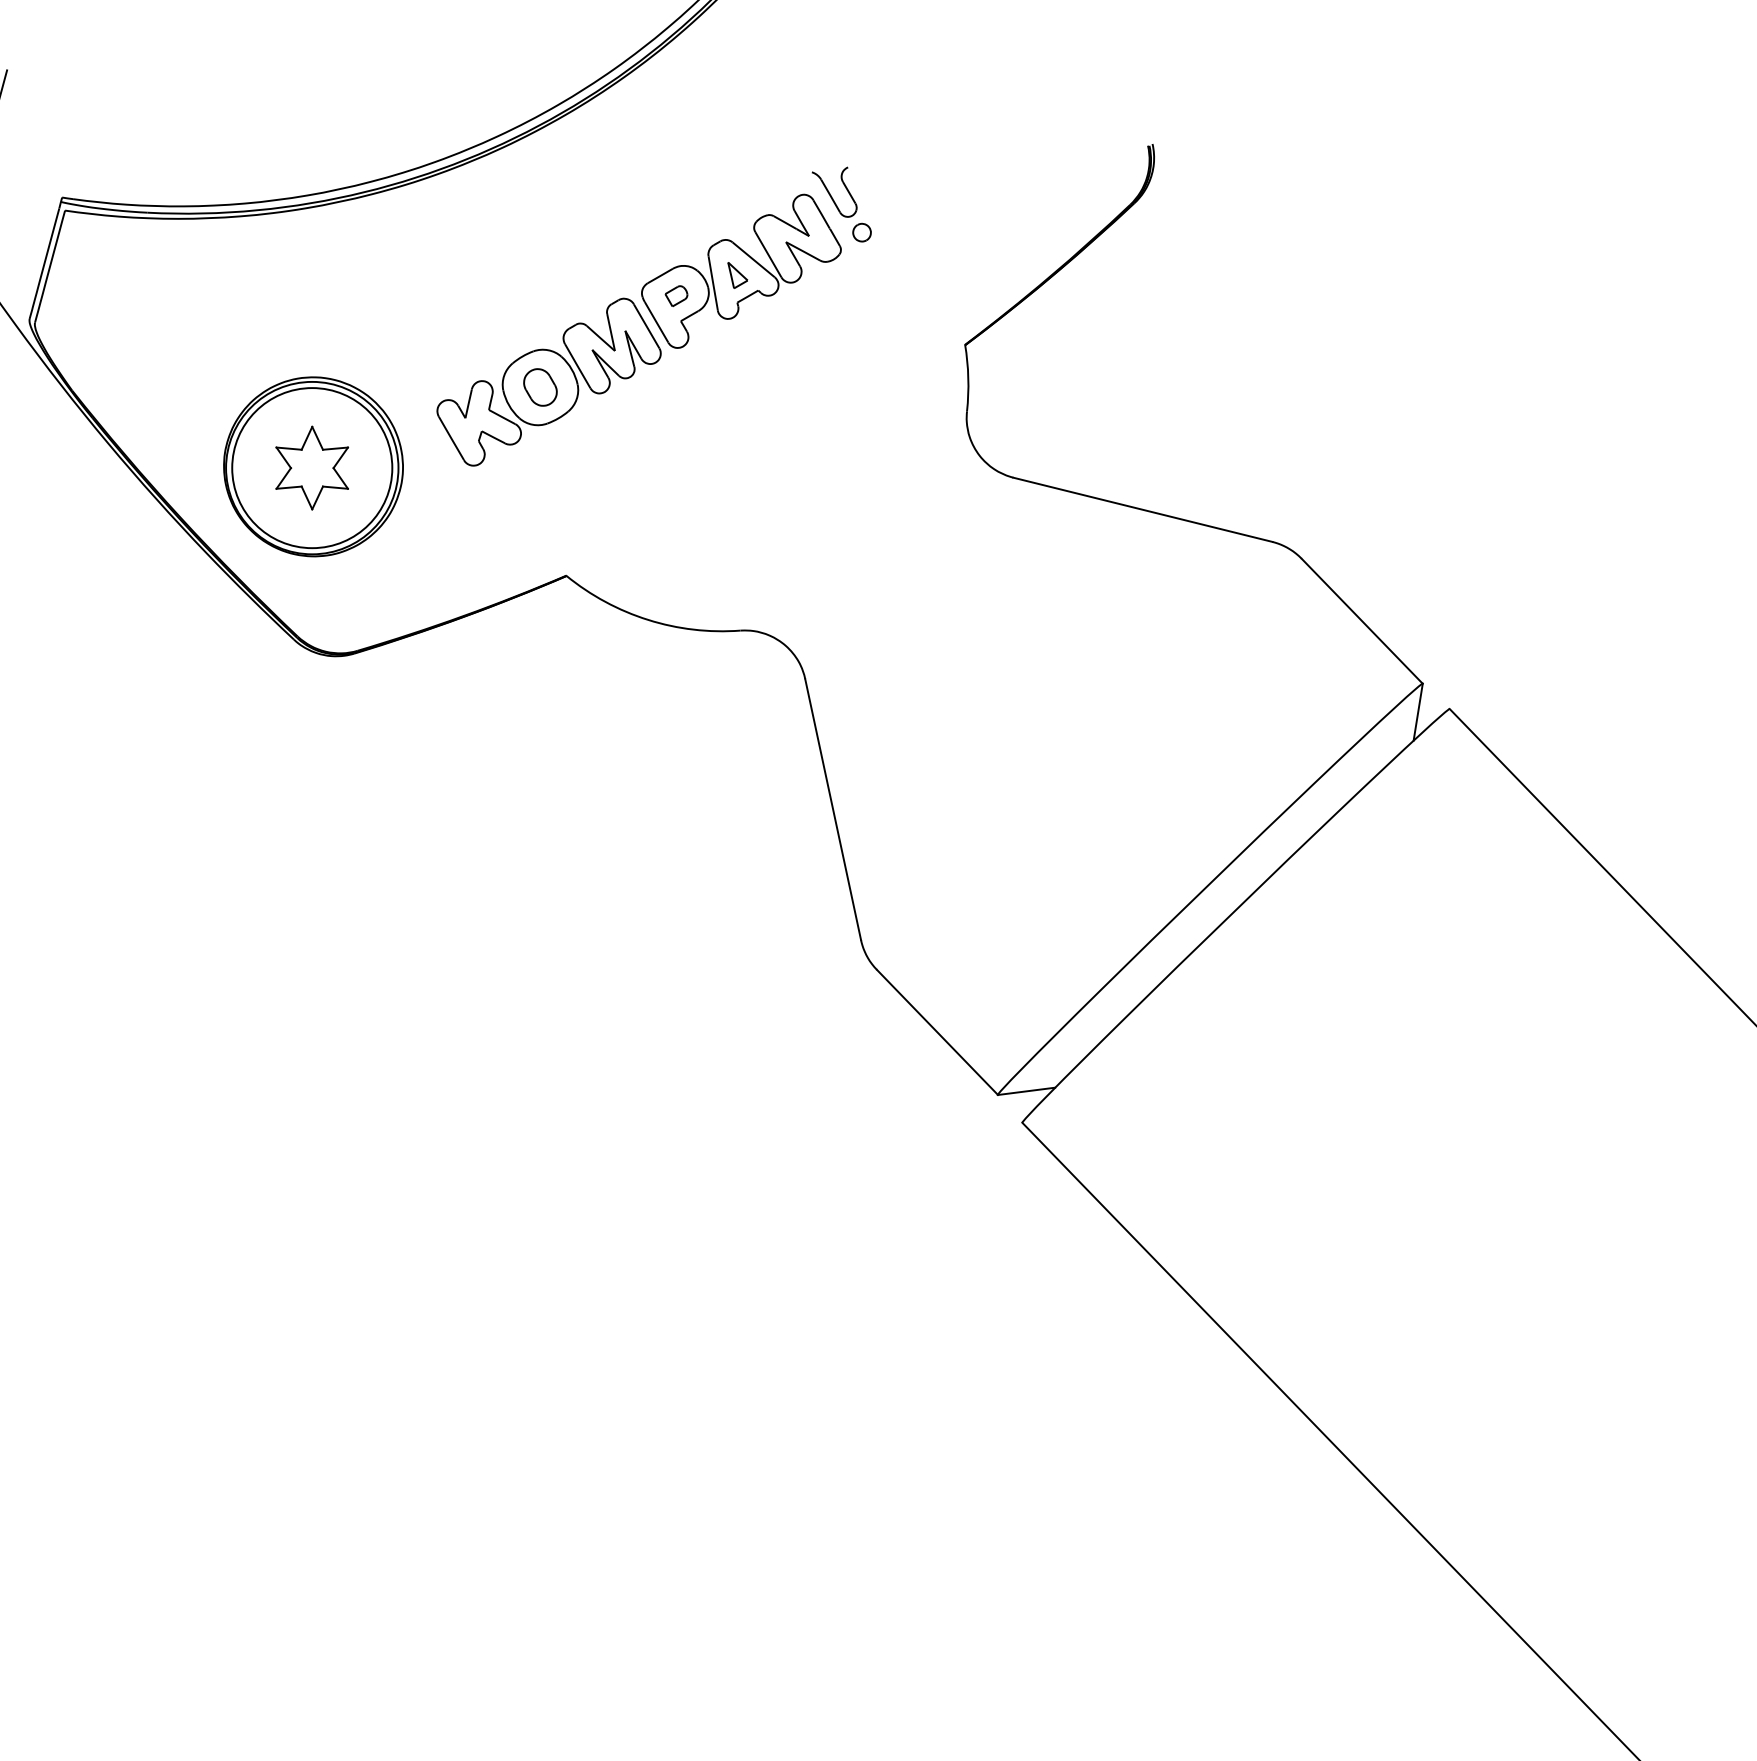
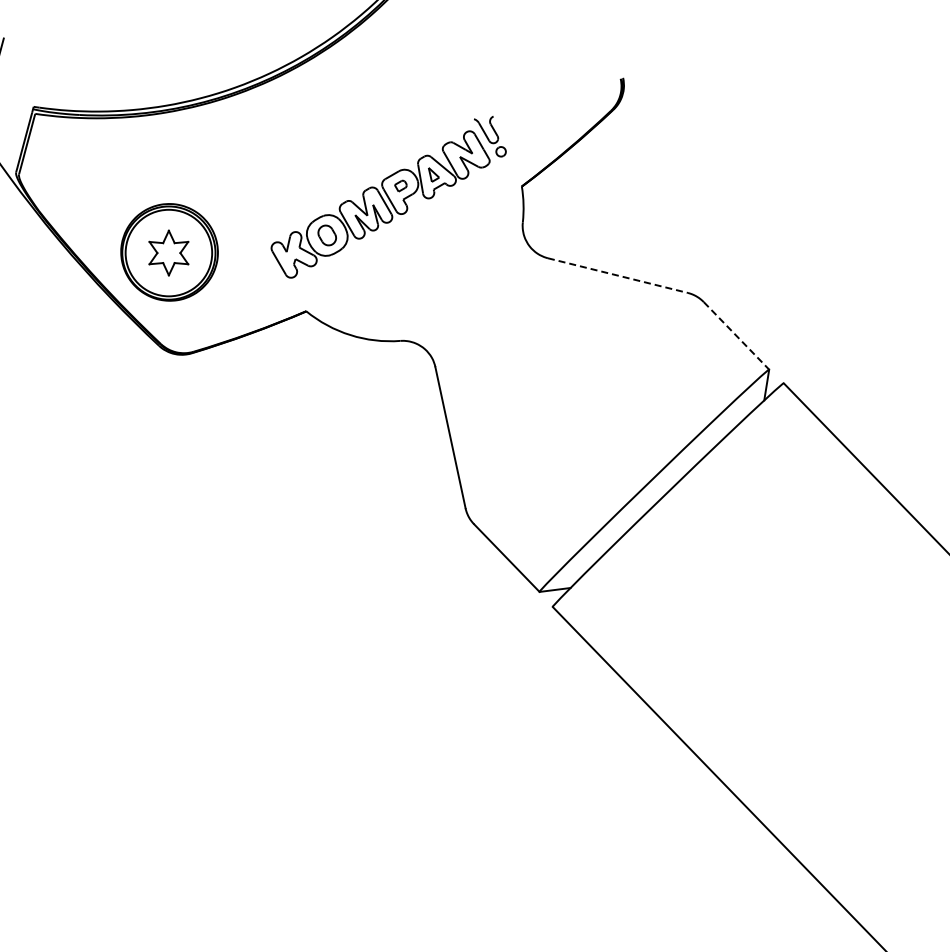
part: (653, 317) -> (388, 197), moved
line: (1143, 509) -> (618, 275), solid -> dashed
line: (1362, 620) -> (736, 335), solid -> dashed

